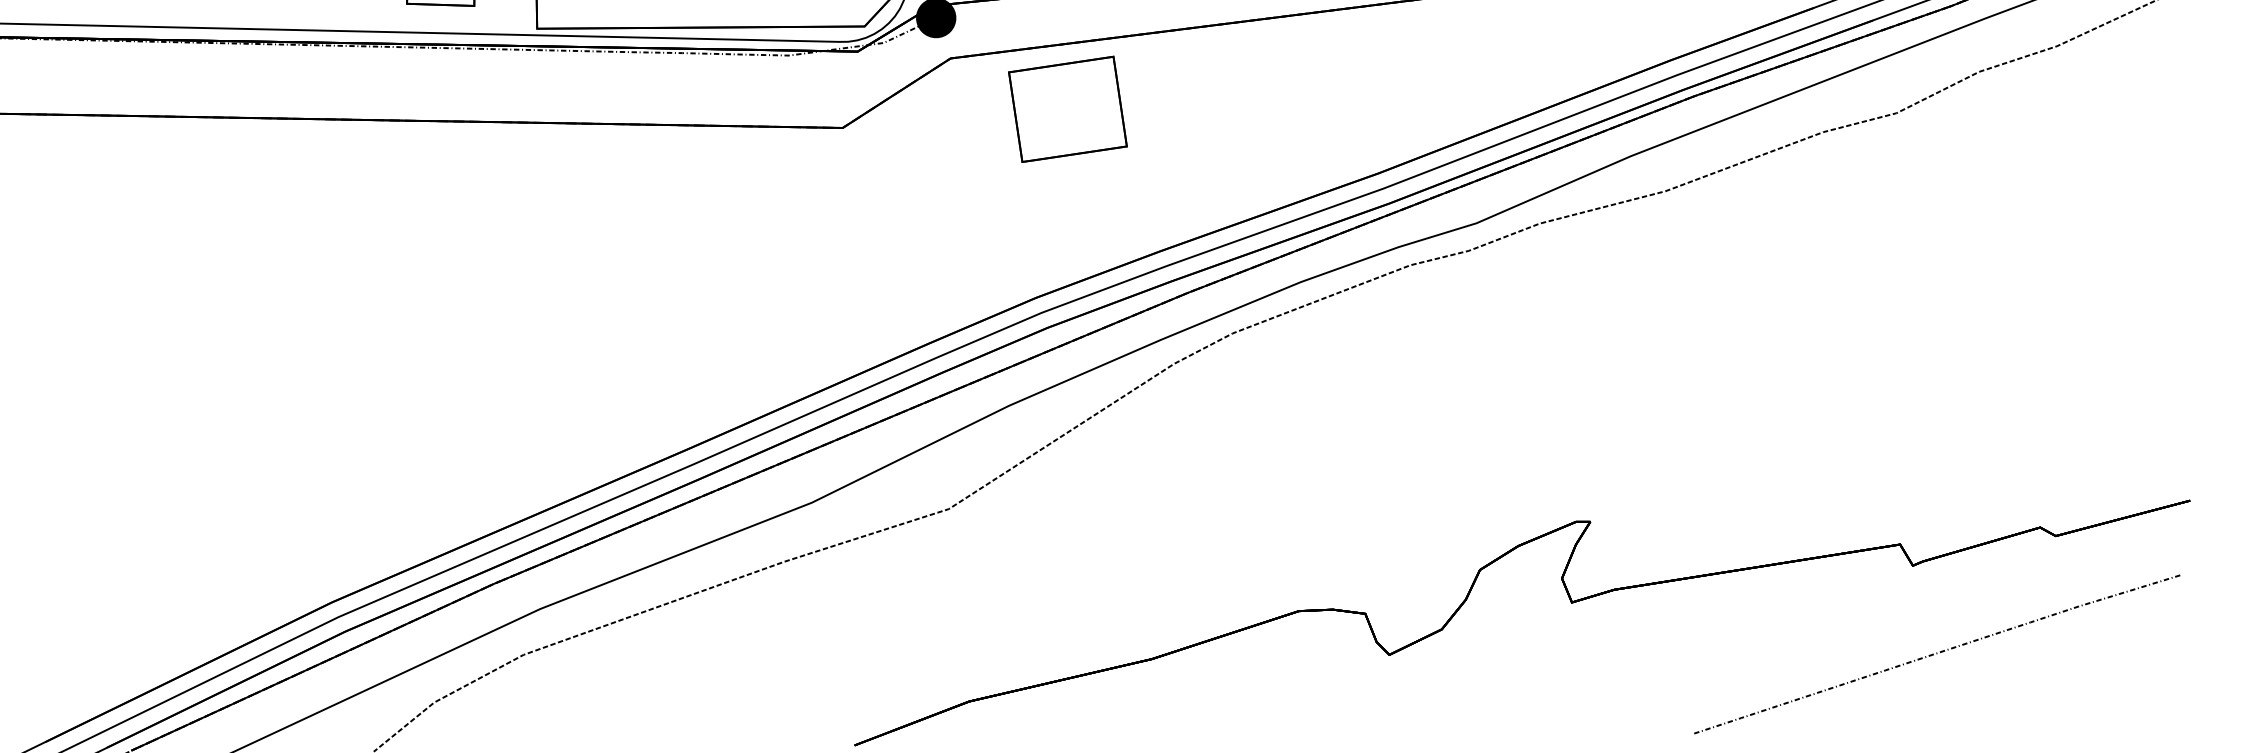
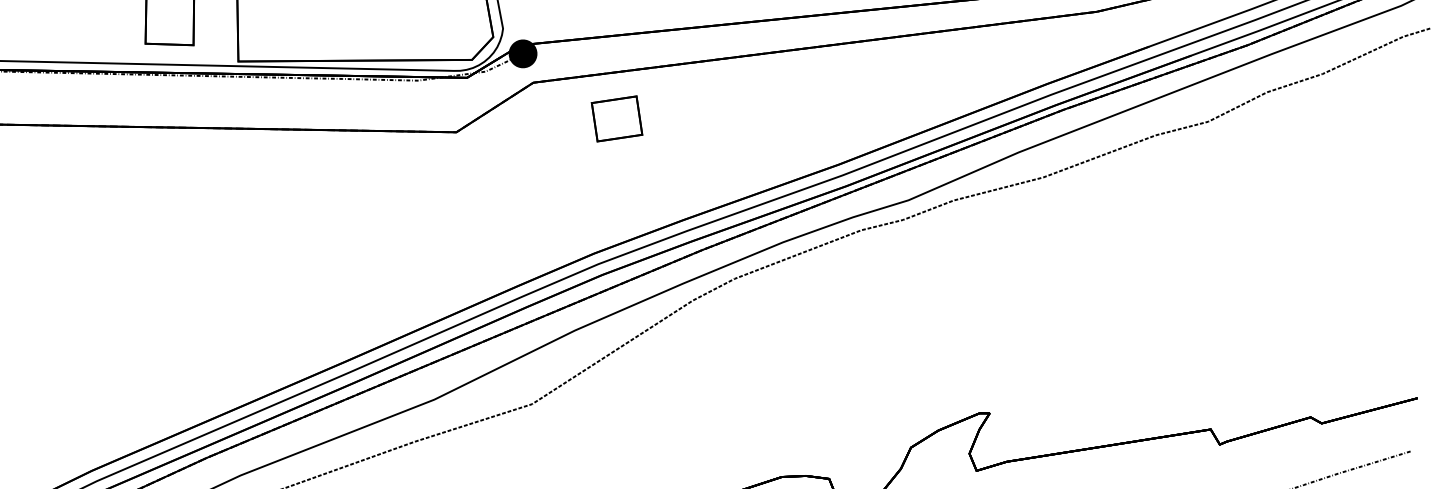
part: (1067, 108) -> (616, 118), size x0.6

